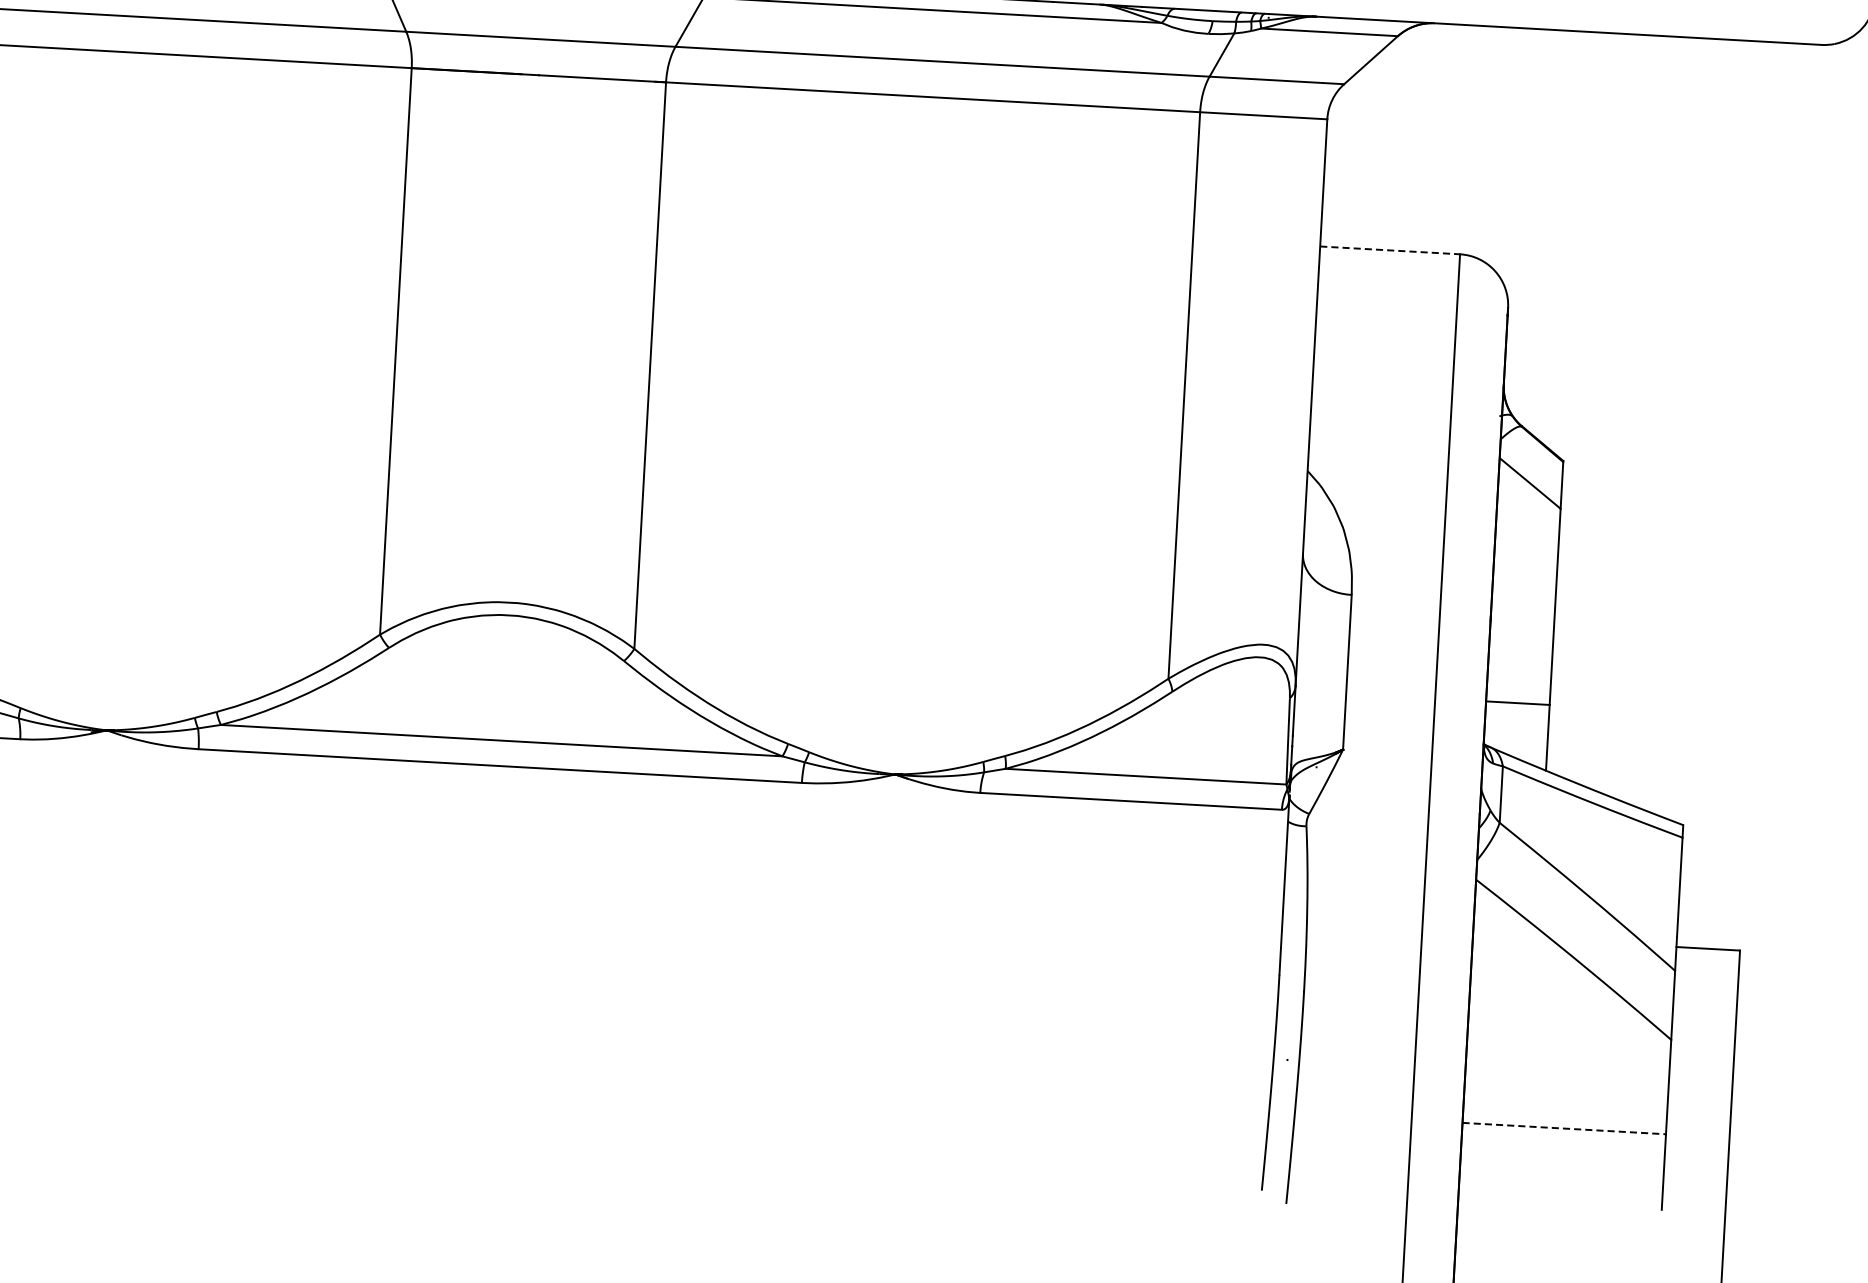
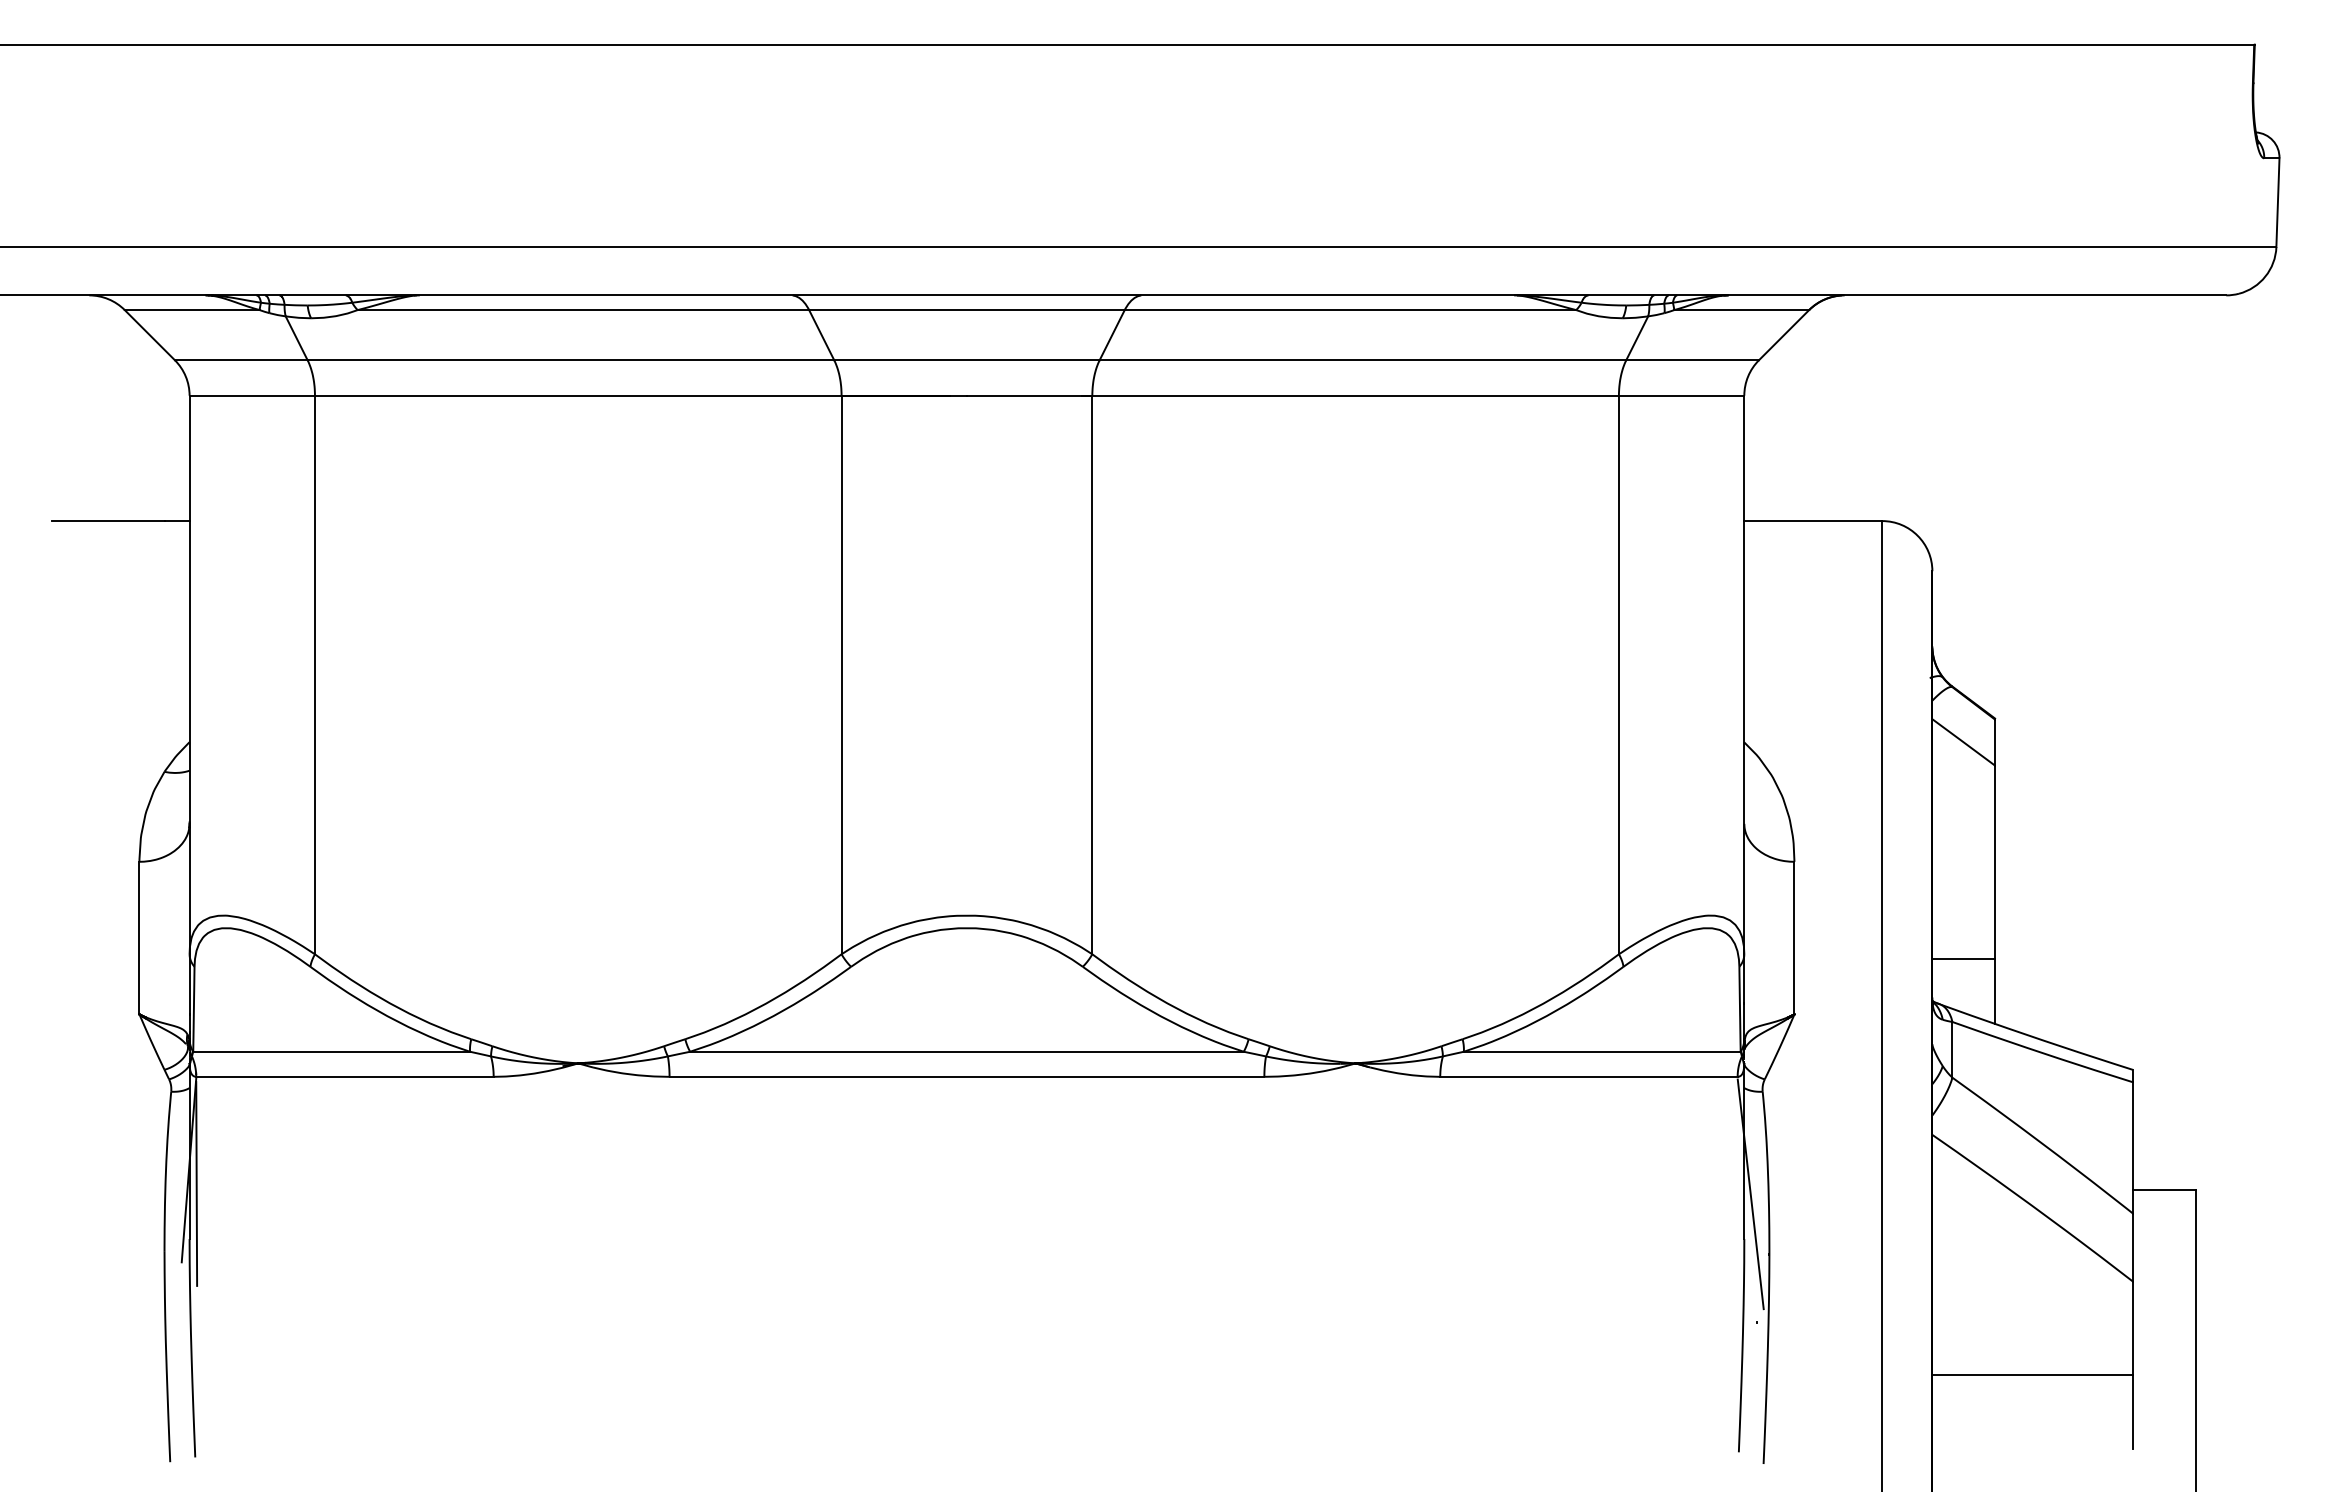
line: (1390, 250) -> (1813, 521), dashed -> solid
line: (1288, 929) -> (1750, 1194), added
line: (1565, 1128) -> (2033, 1374), dashed -> solid

